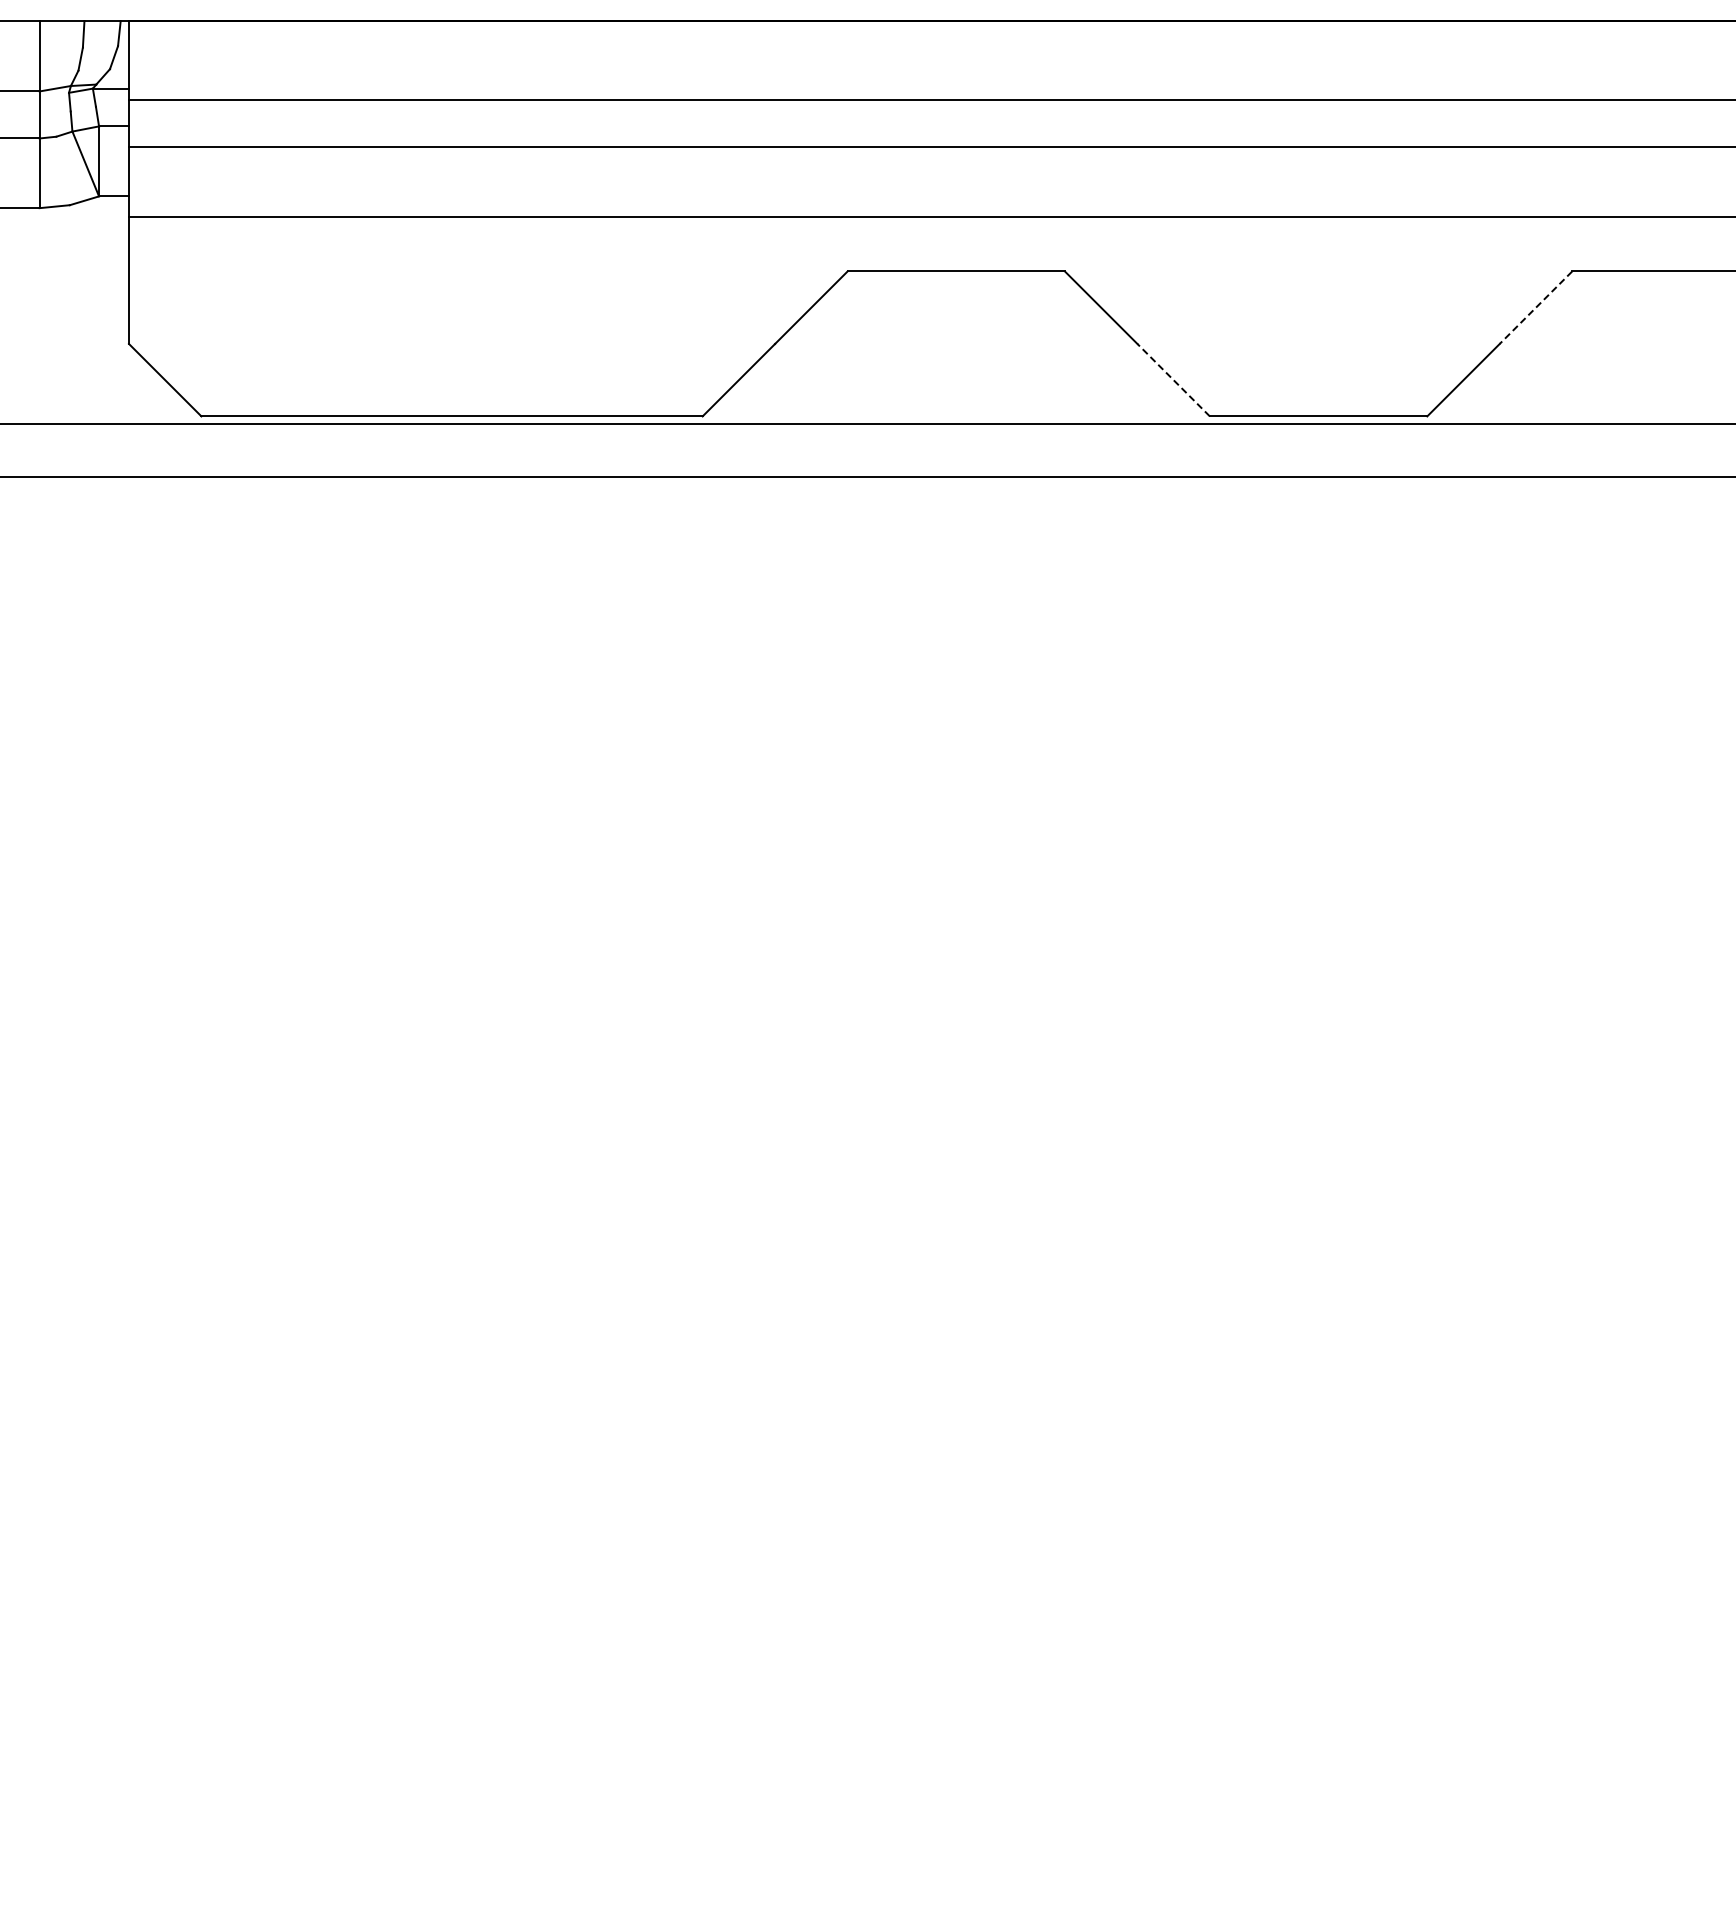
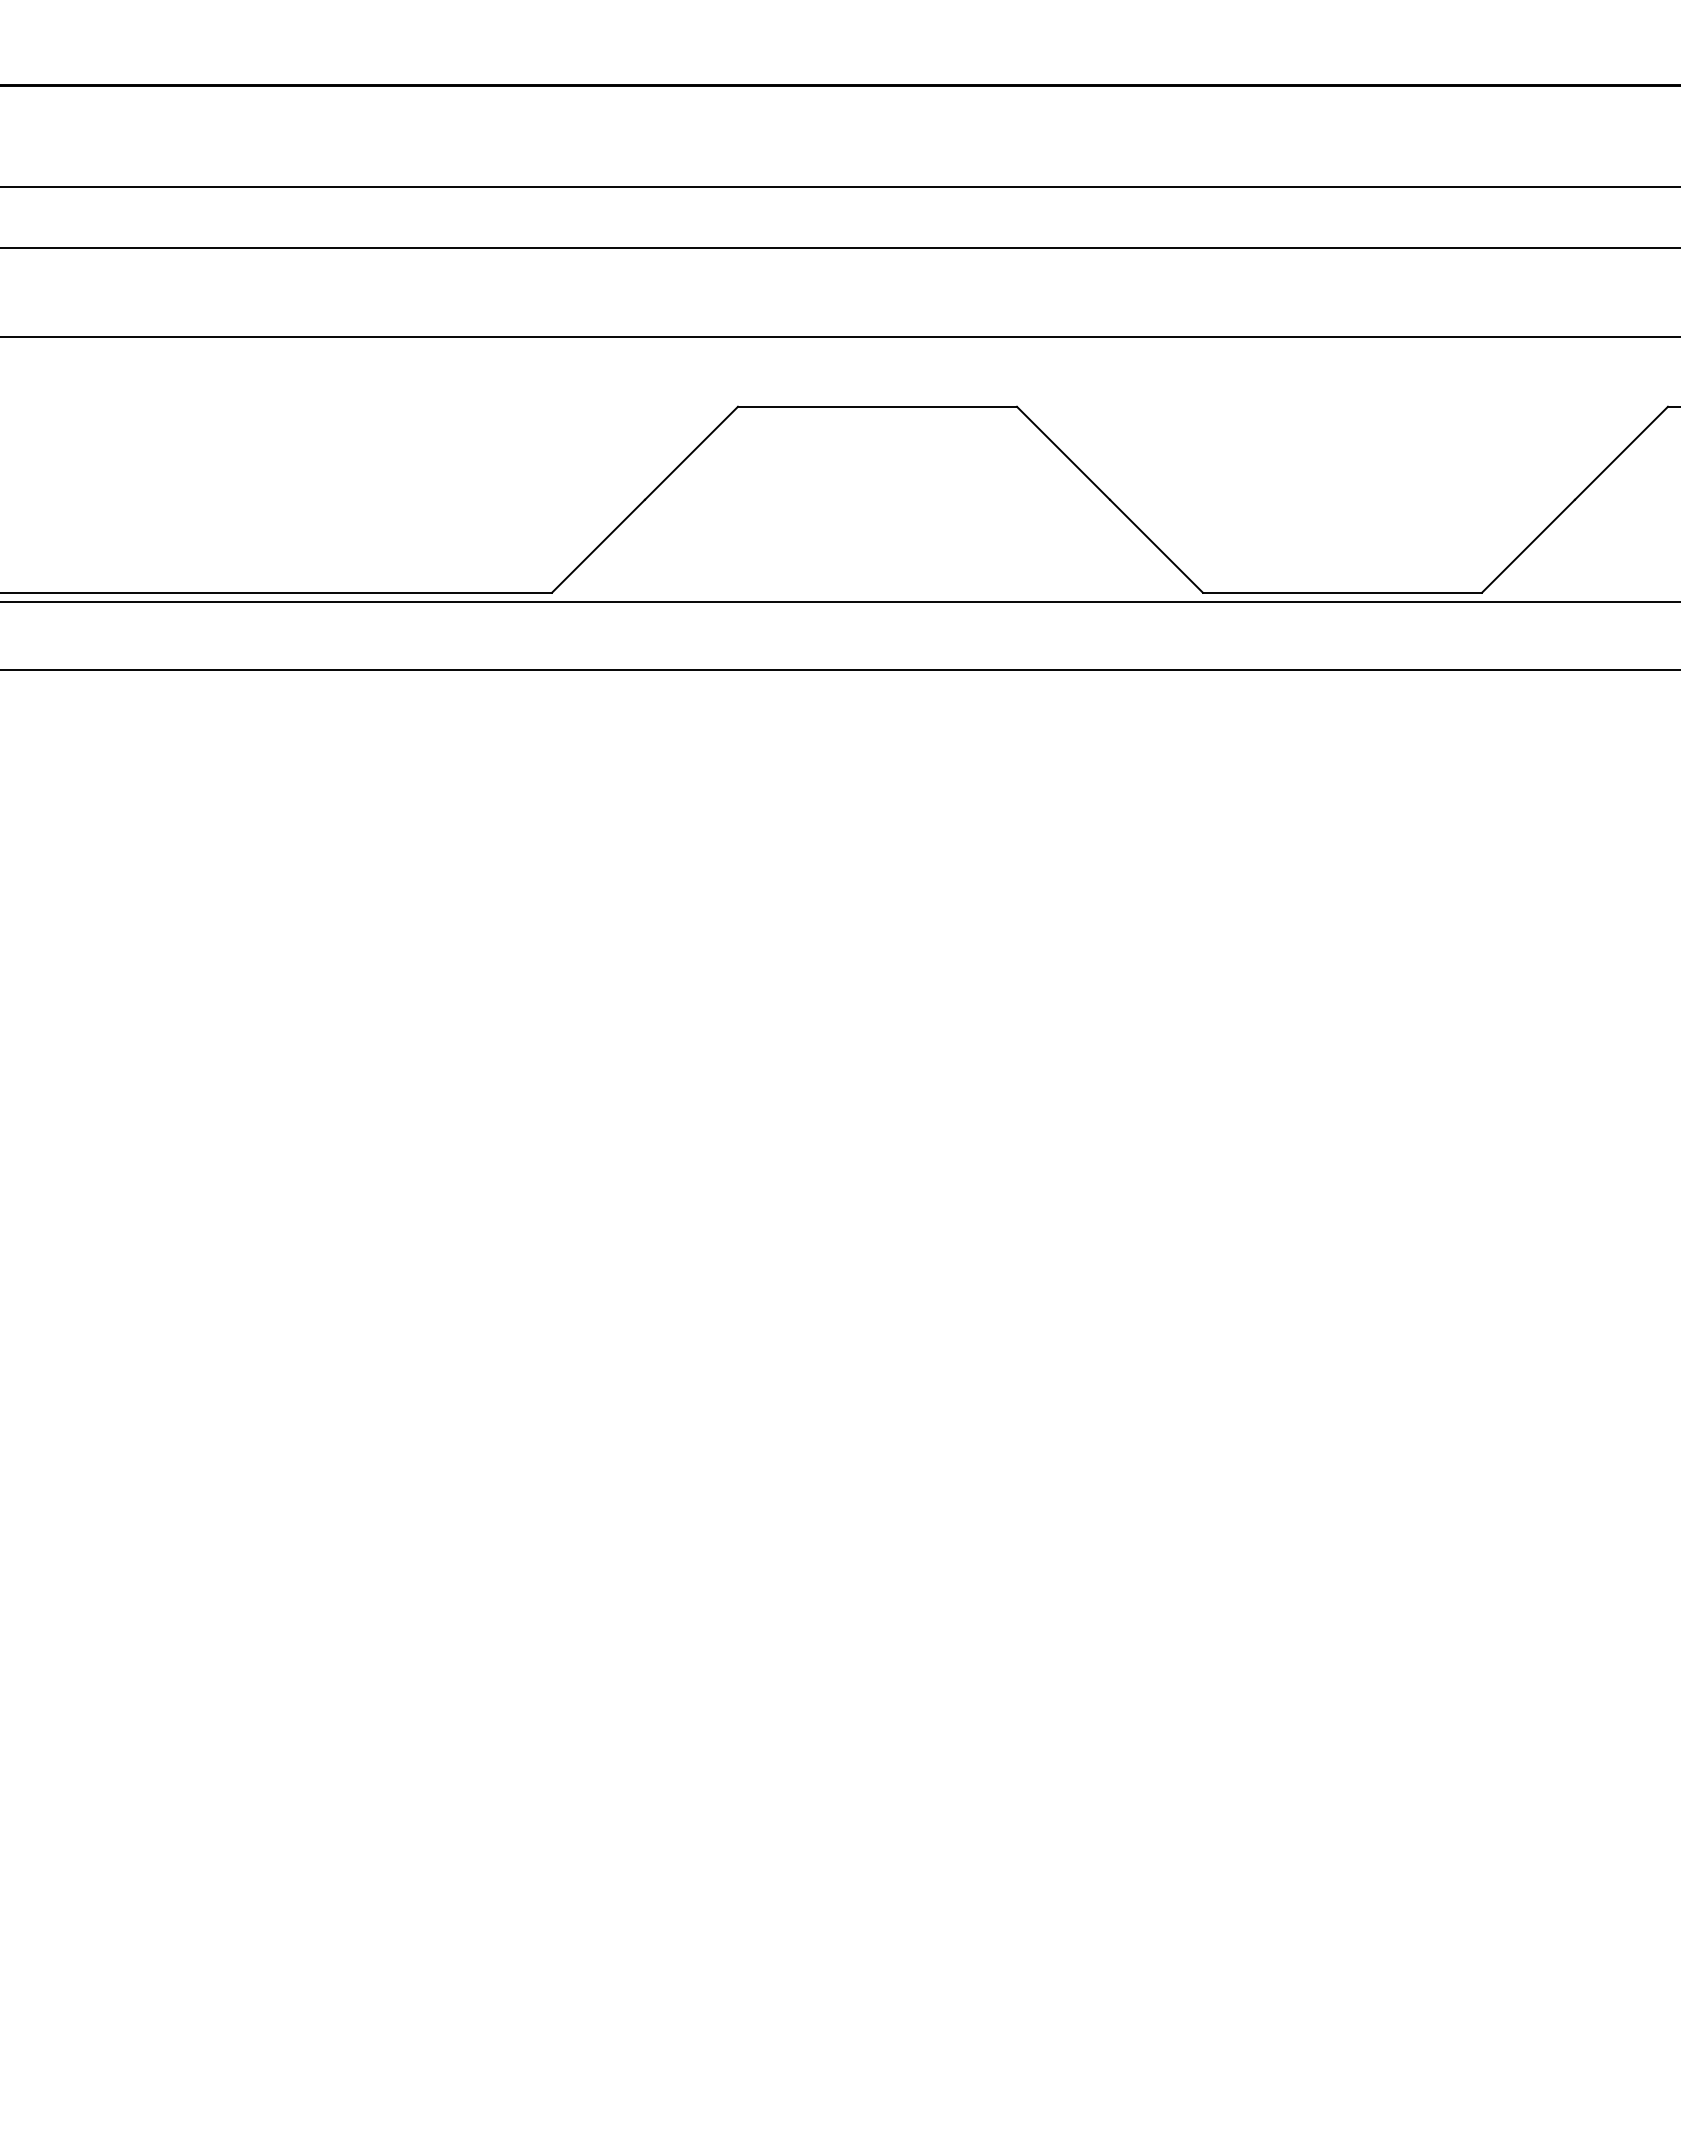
line: (1535, 308) -> (1620, 454), dashed -> solid
line: (1173, 379) -> (1156, 545), dashed -> solid

